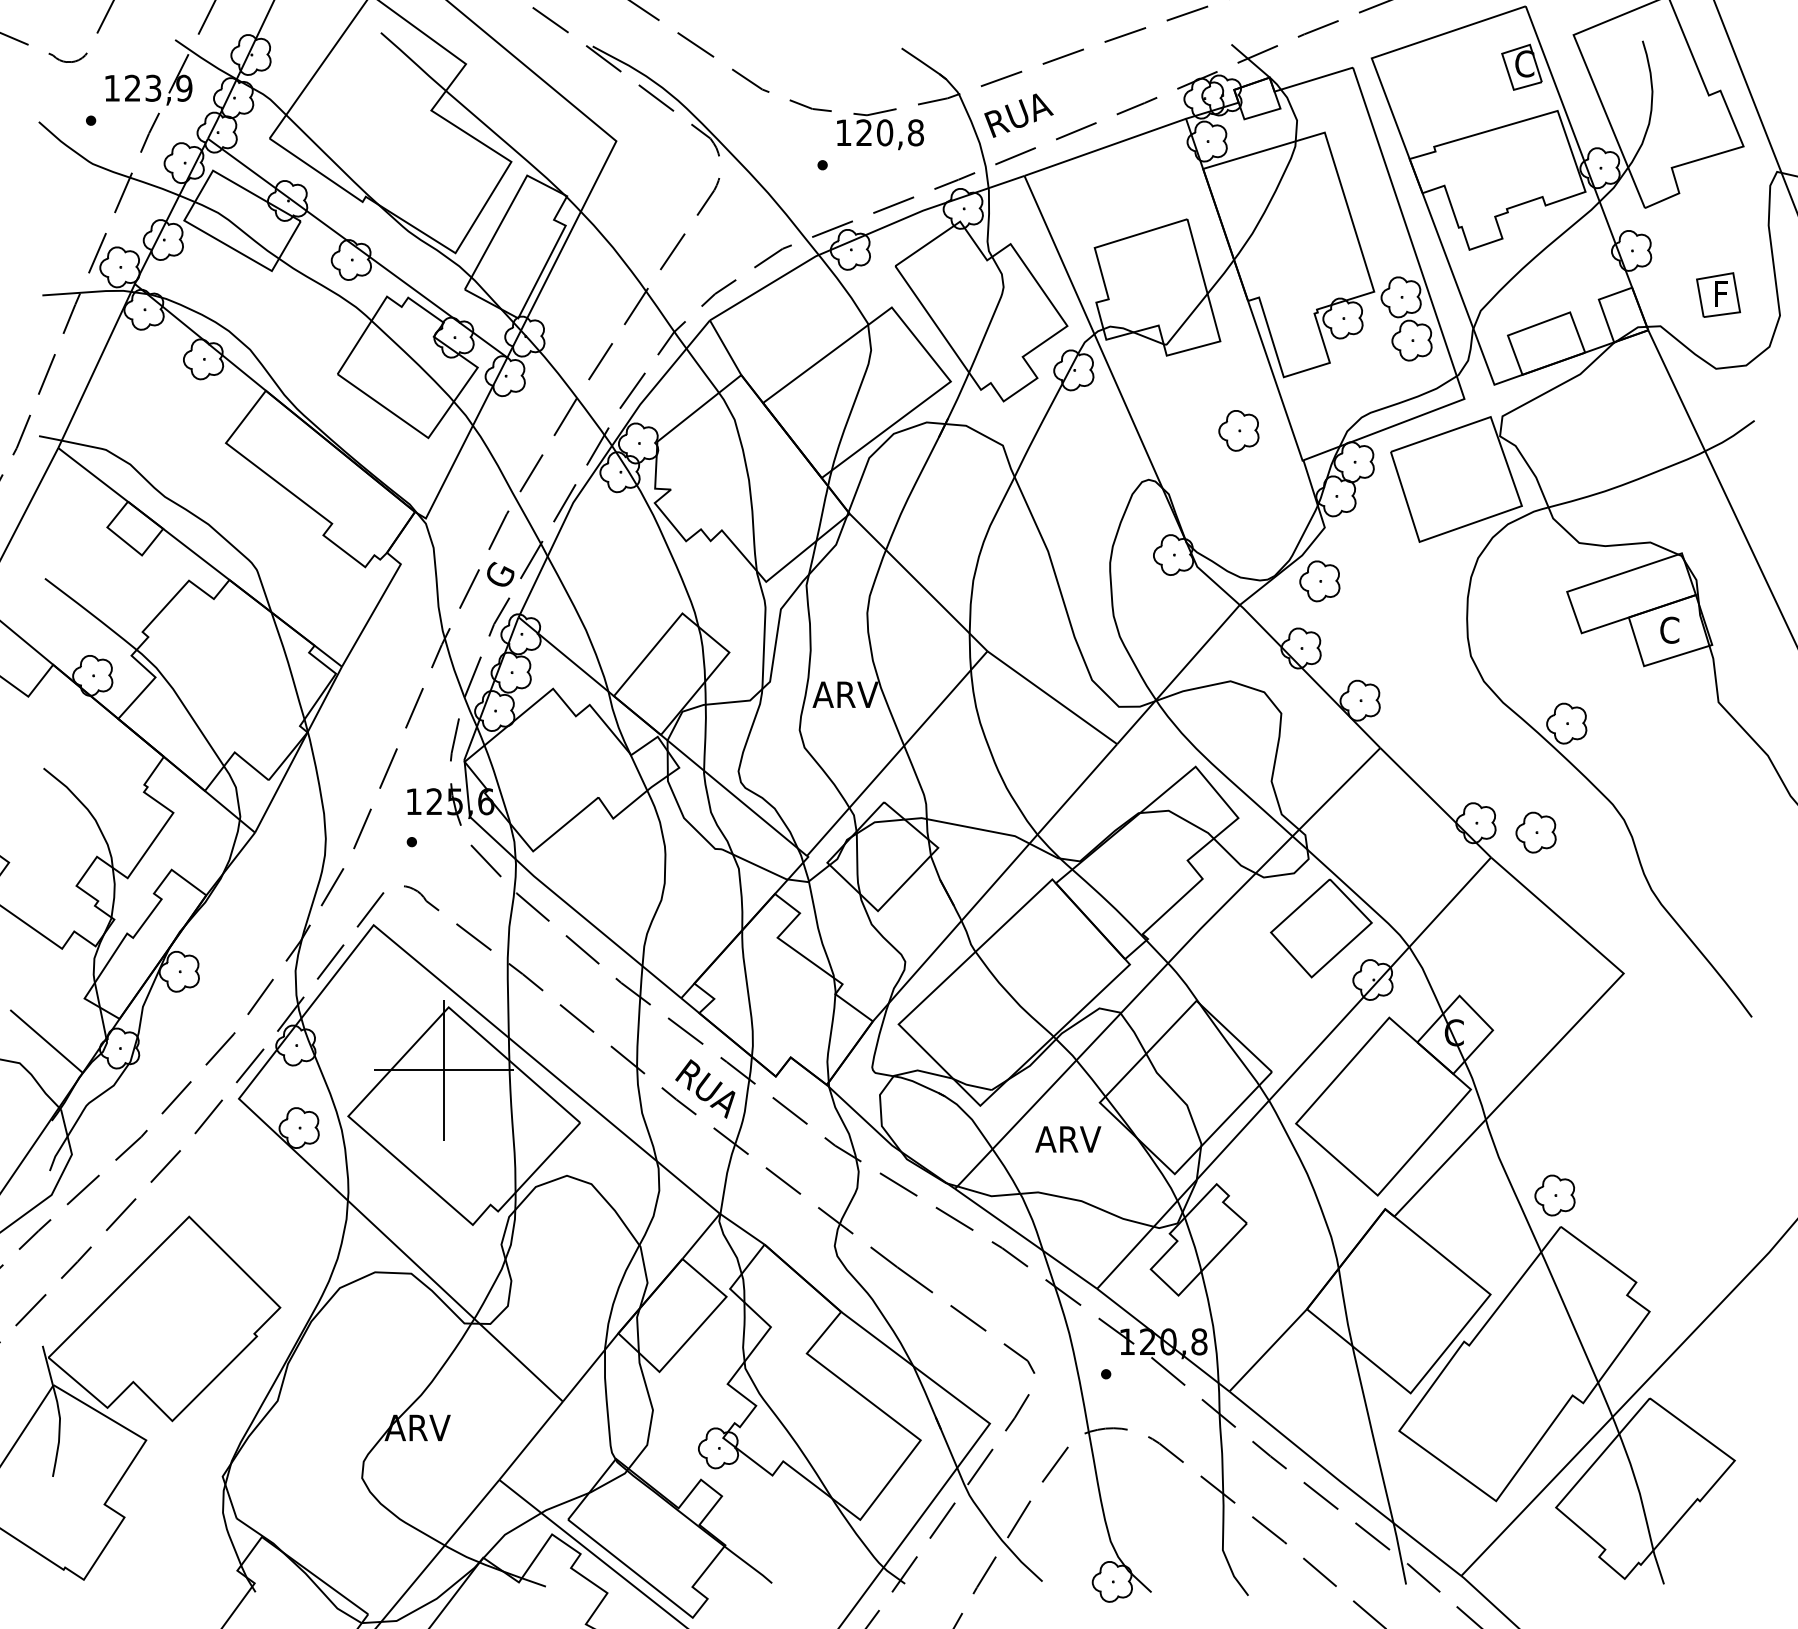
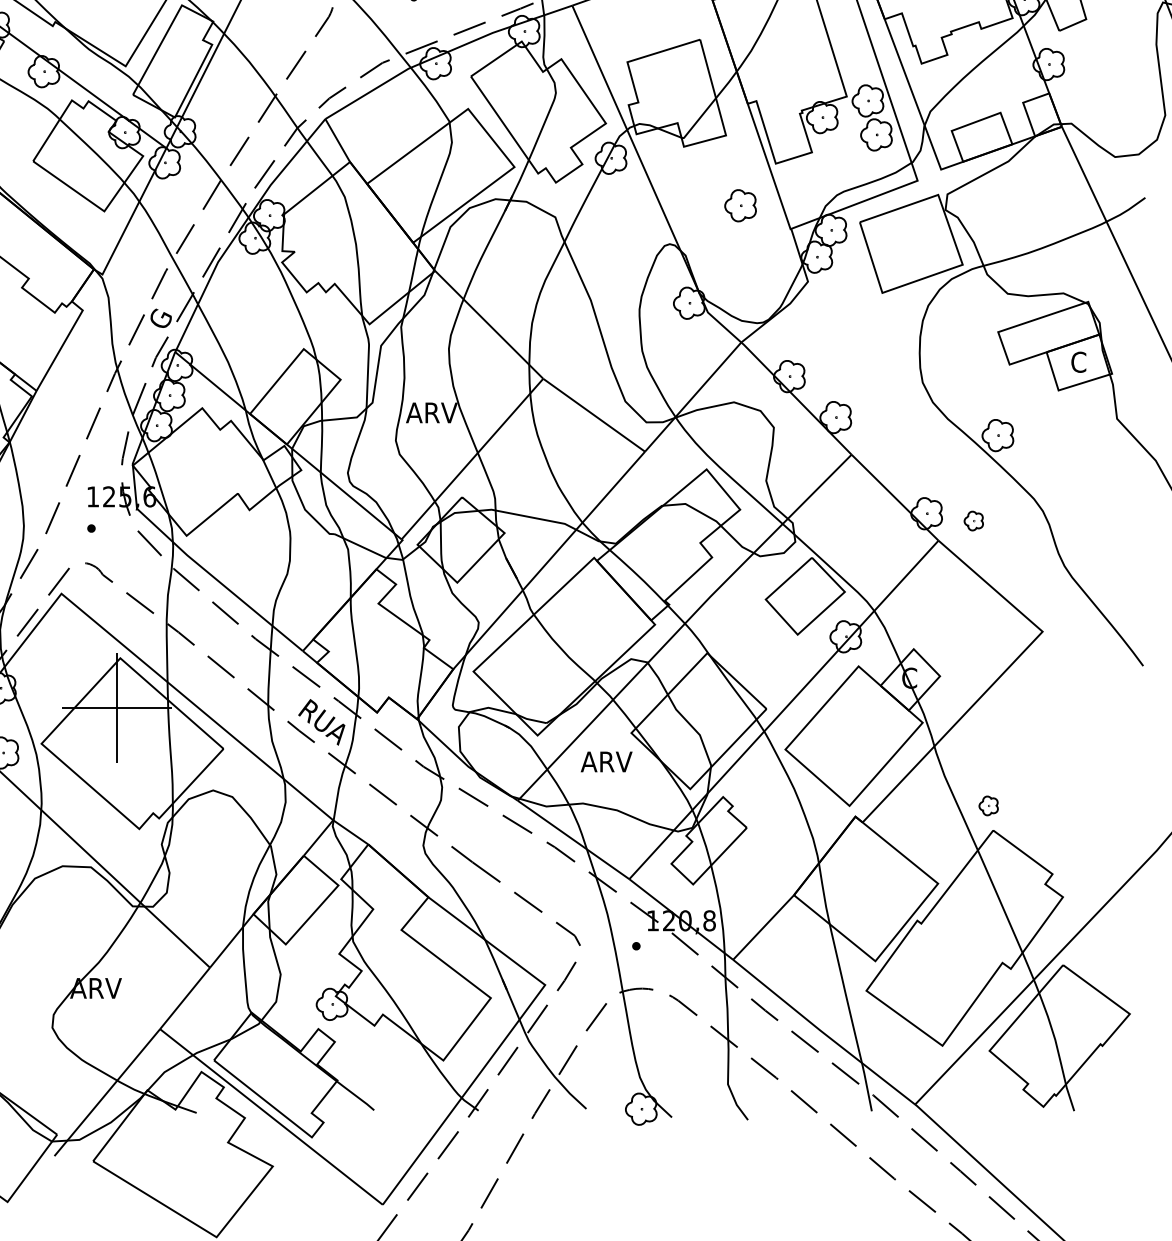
part: (1718, 294) -> (1117, 98), removed
part: (1319, 581) -> (803, 324), removed
part: (1535, 832) -> (973, 521), size x0.6
part: (1554, 1195) -> (988, 805), size x0.6

